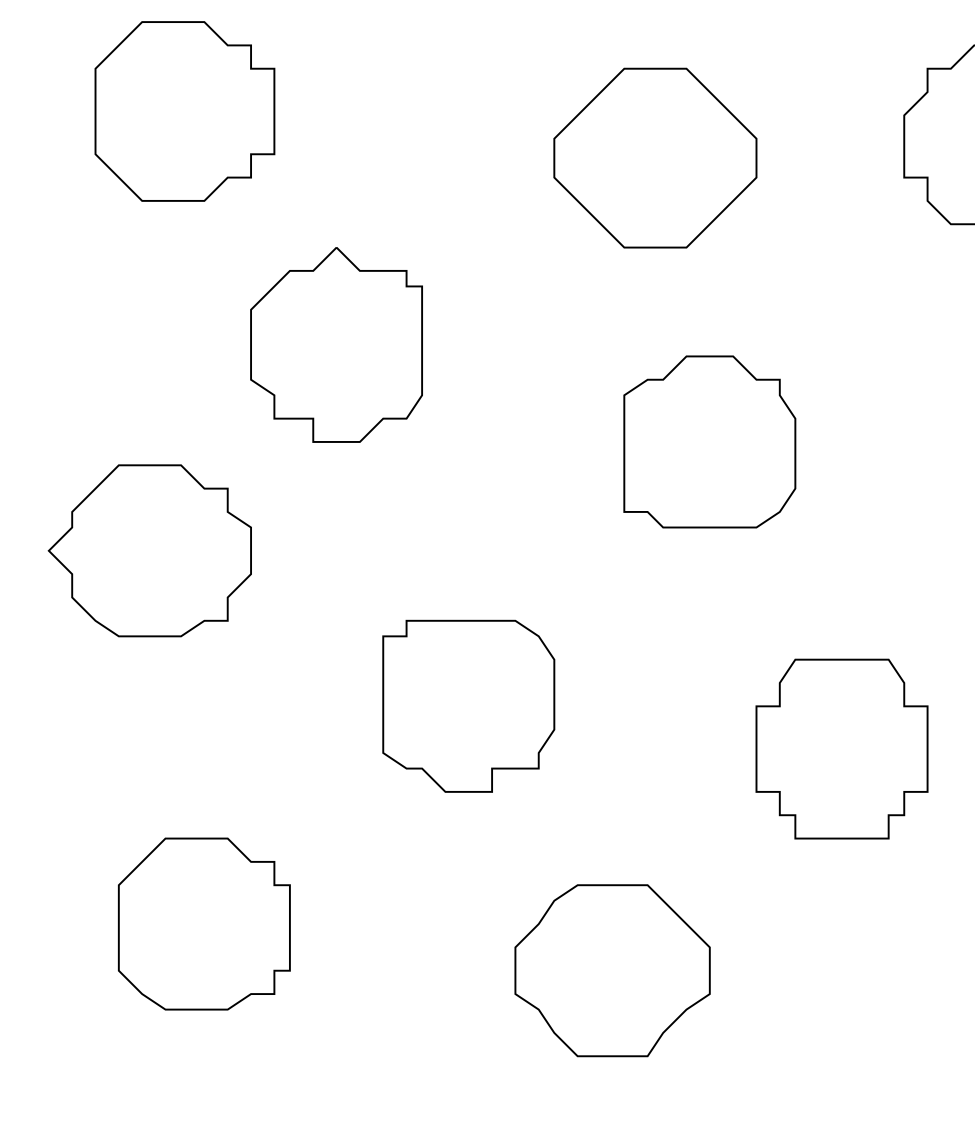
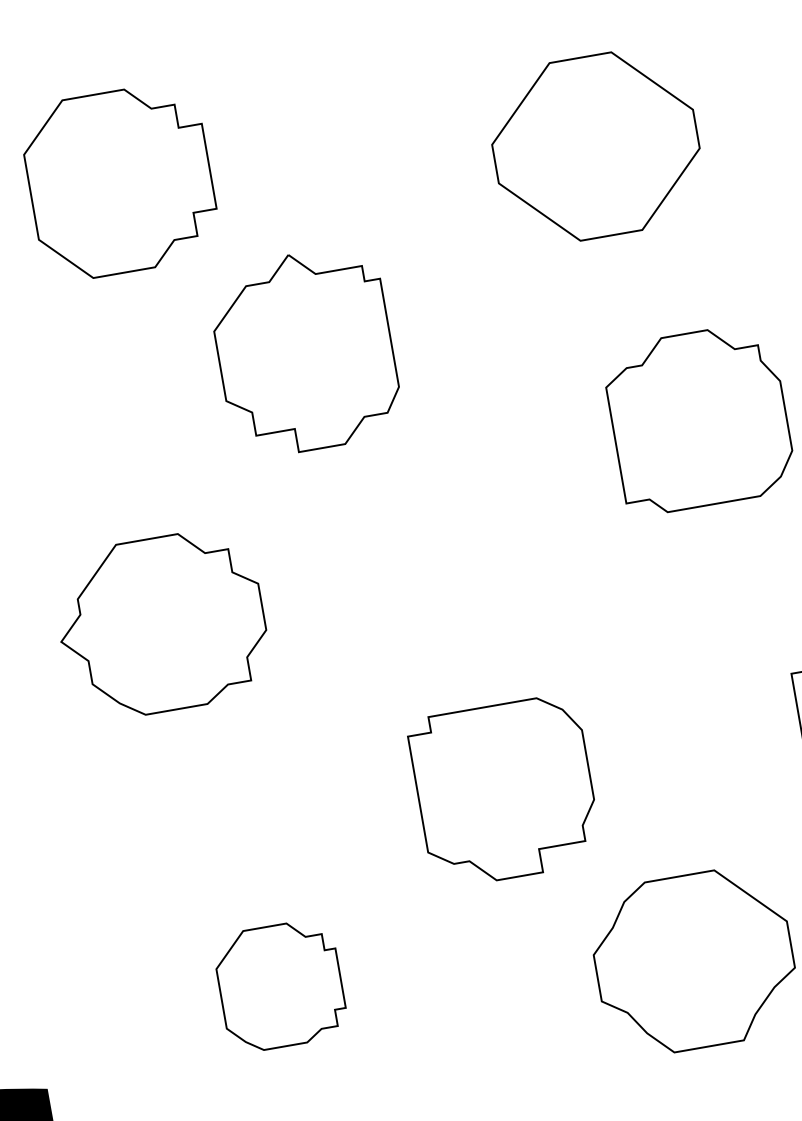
part: (336, 344) -> (305, 351), moved
part: (468, 705) -> (504, 790), moved
part: (204, 923) -> (280, 985), size x0.7

